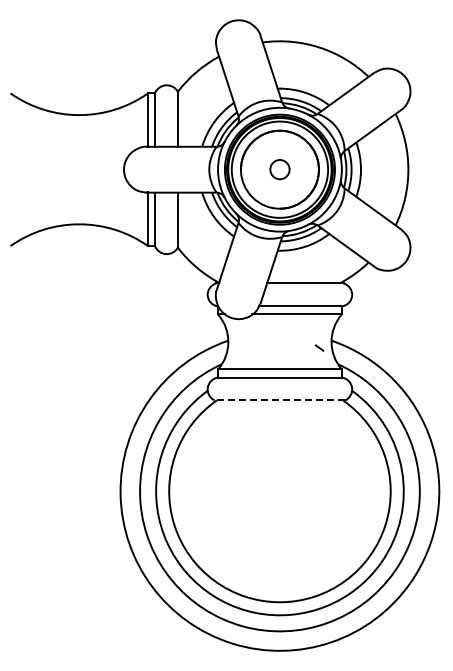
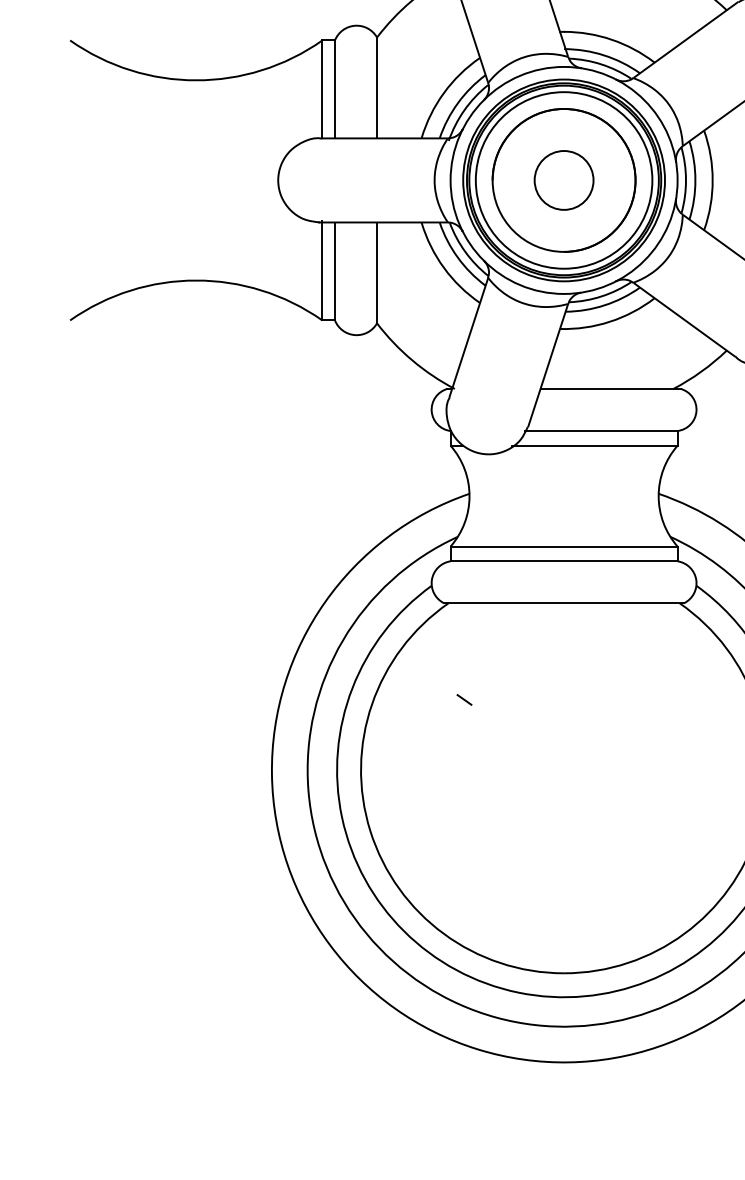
circle: (279, 169) -> (563, 180), size x1.67
line: (319, 347) -> (464, 698), moved
line: (279, 400) -> (563, 603), dashed -> solid

